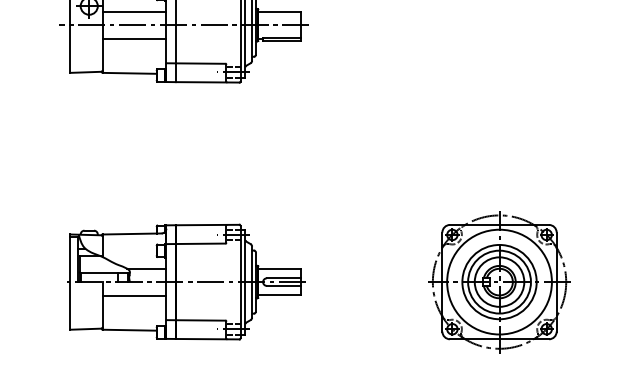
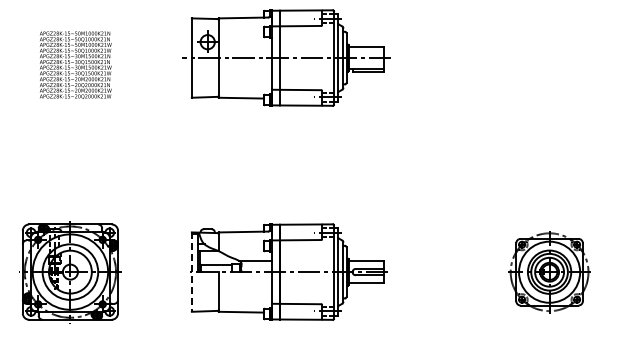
line: (134, 11) -> (245, 46), removed
line: (134, 38) -> (245, 69), removed
line: (69, 282) -> (191, 272), solid -> dashed
part: (499, 282) -> (549, 272), size x0.7
line: (134, 295) -> (245, 283), removed

